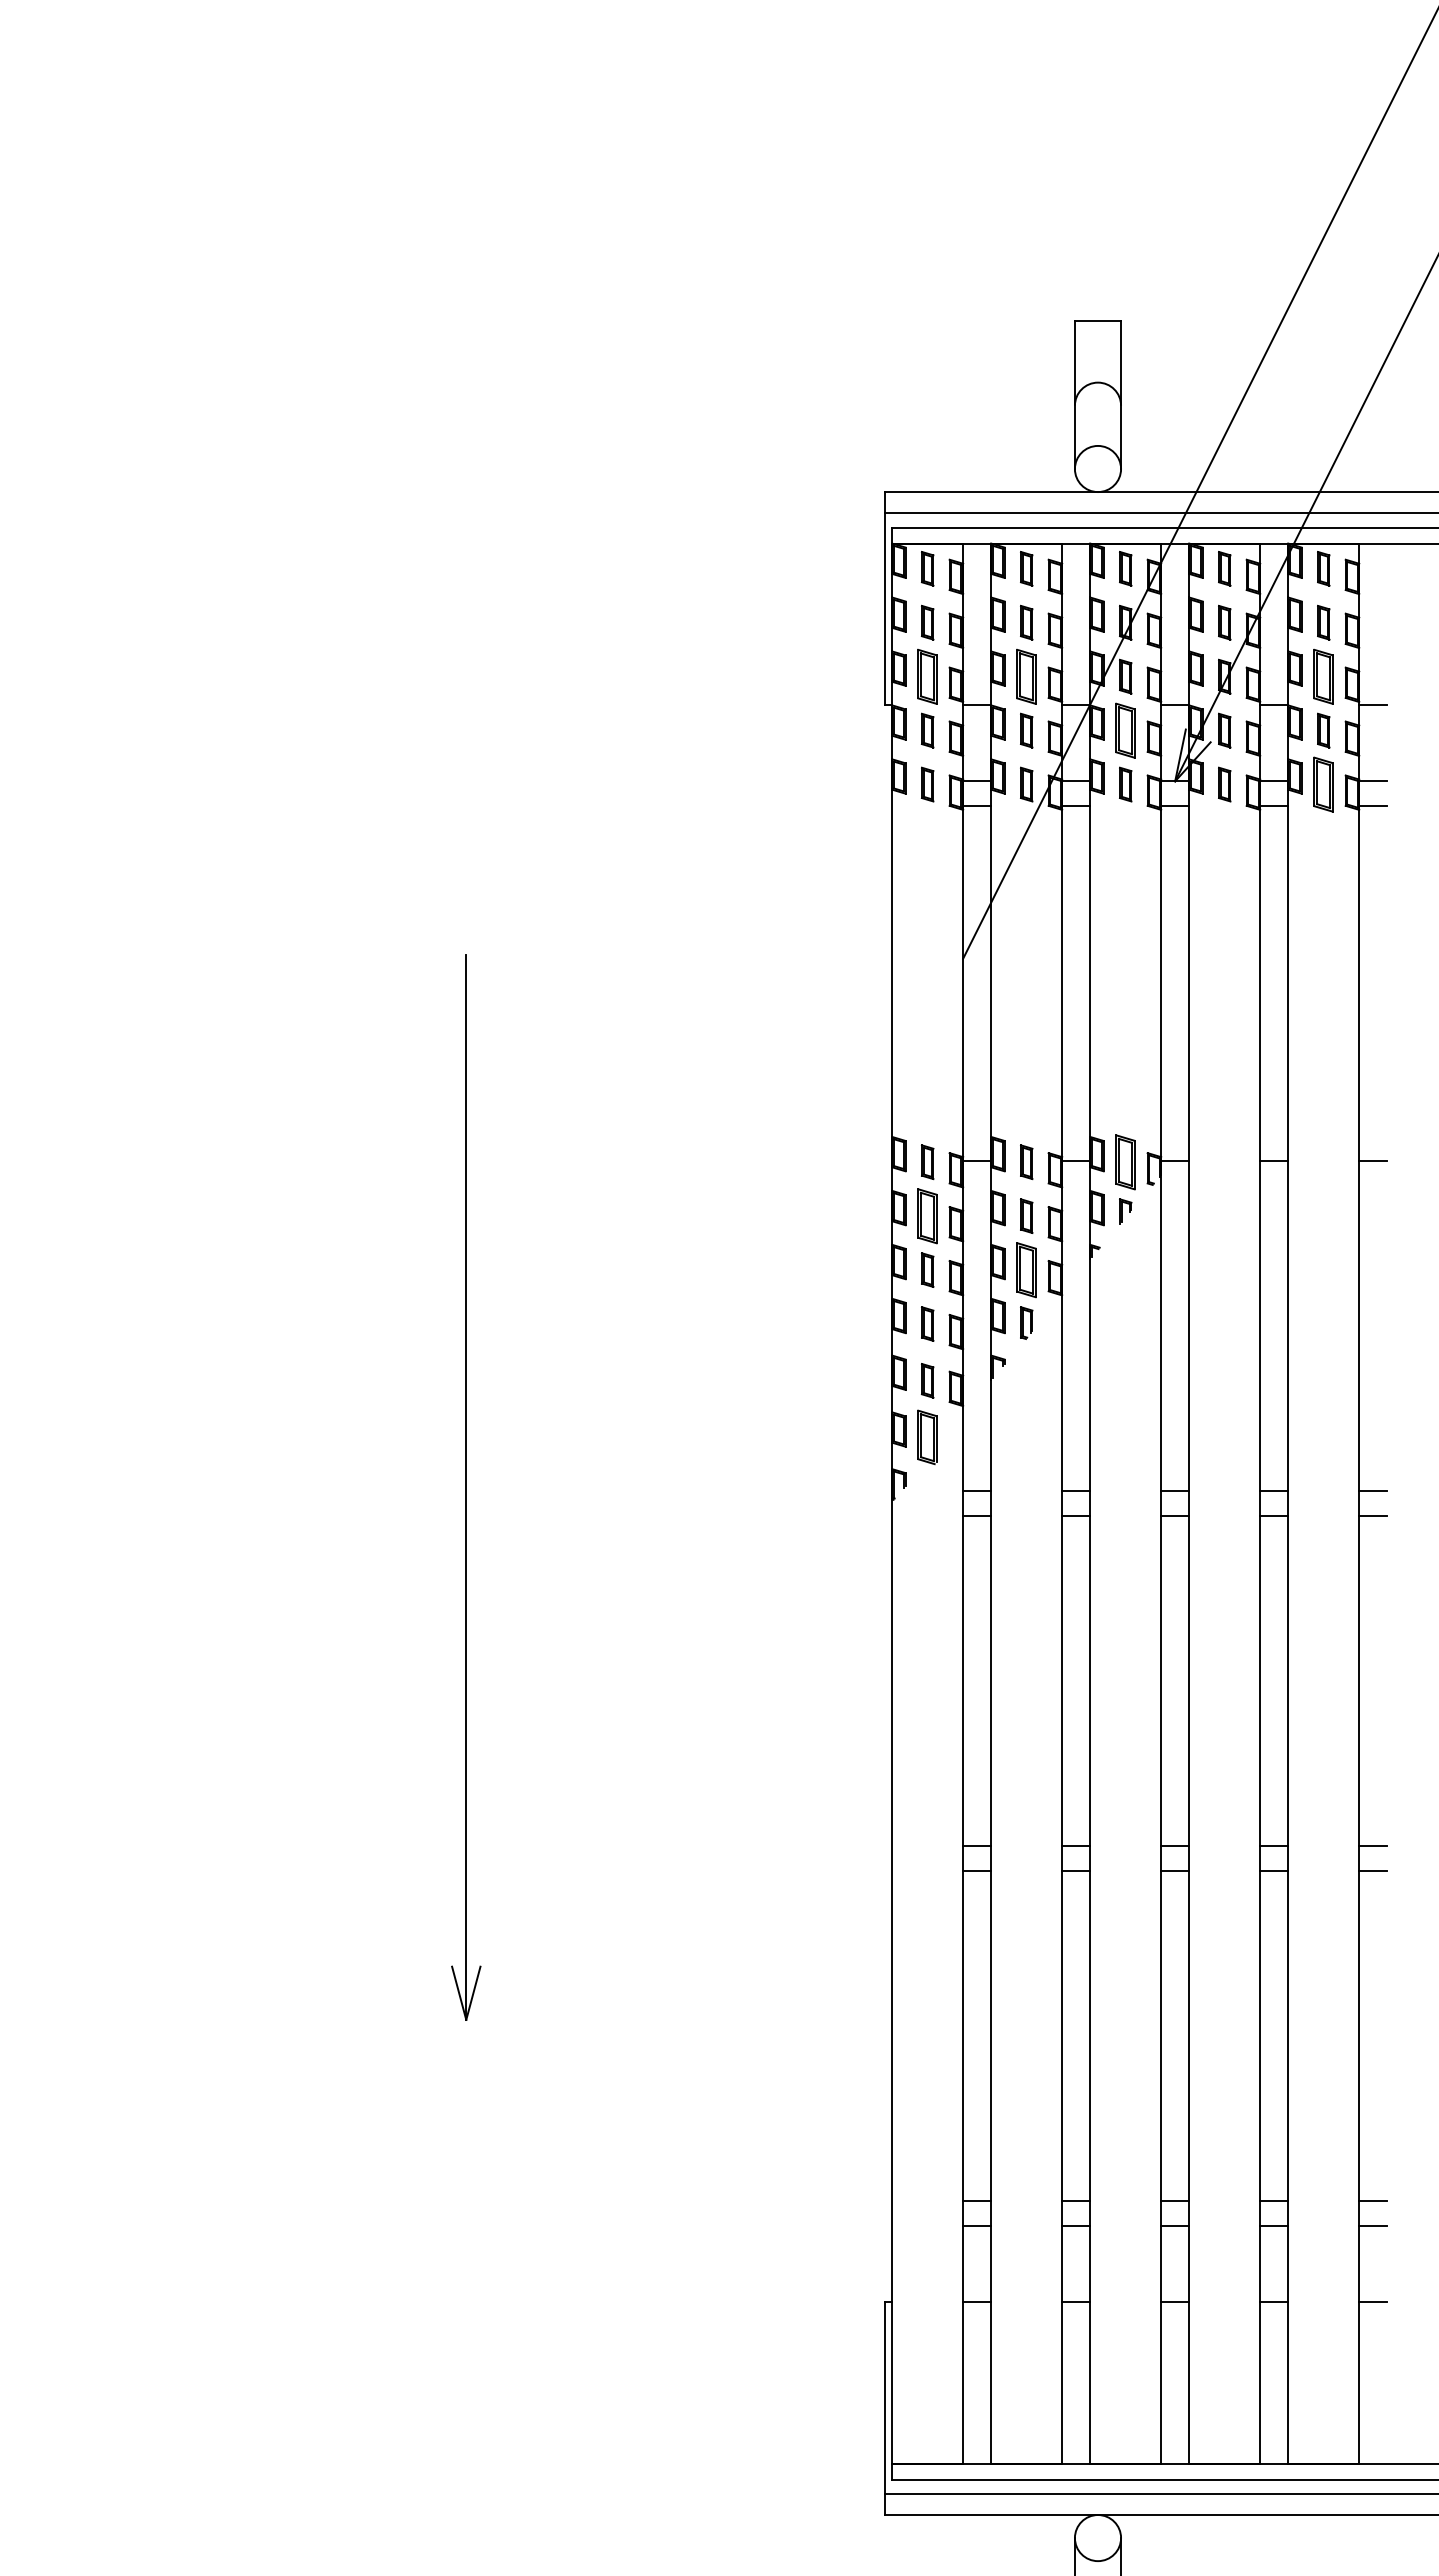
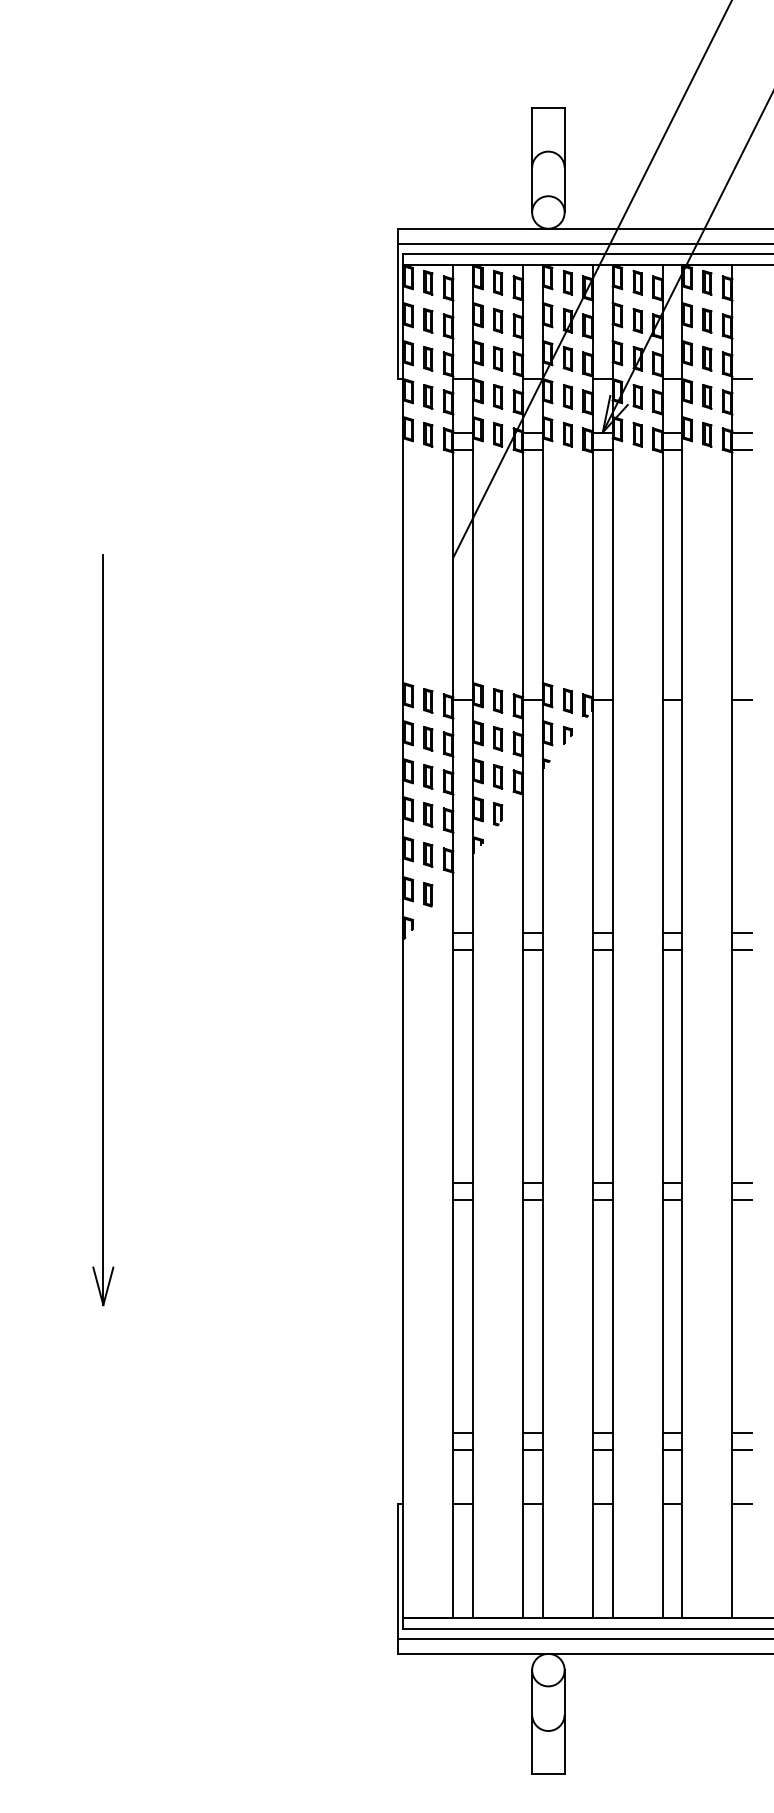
part: (927, 676) -> (428, 358), size x0.62
part: (1026, 676) -> (498, 358), size x0.62
part: (1323, 676) -> (707, 358), size x0.62
part: (1125, 730) -> (567, 396), size x0.62
part: (1323, 784) -> (707, 434), size x0.62
part: (1125, 1161) -> (567, 700), size x0.62
part: (927, 1215) -> (428, 738), size x0.62
part: (1026, 1269) -> (498, 776), size x0.62
part: (927, 1437) -> (428, 894), size x0.62

